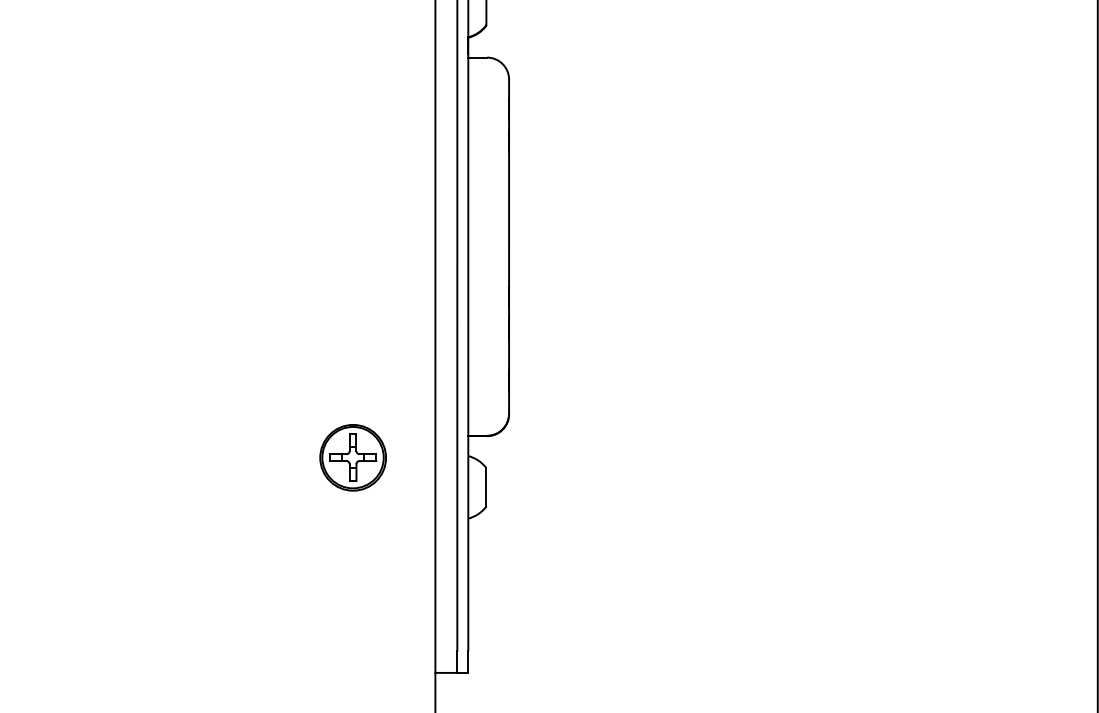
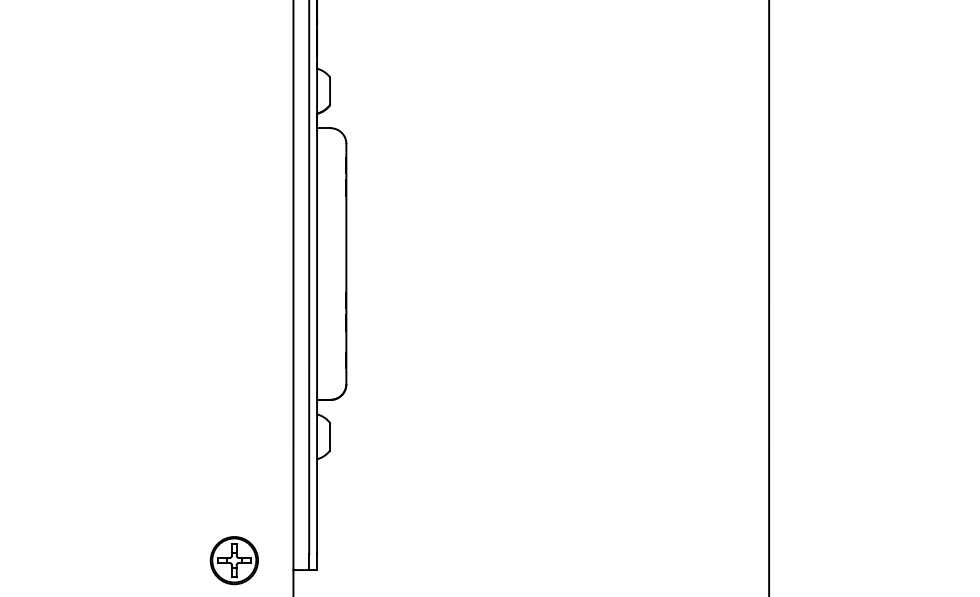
part: (351, 457) -> (233, 560), moved

